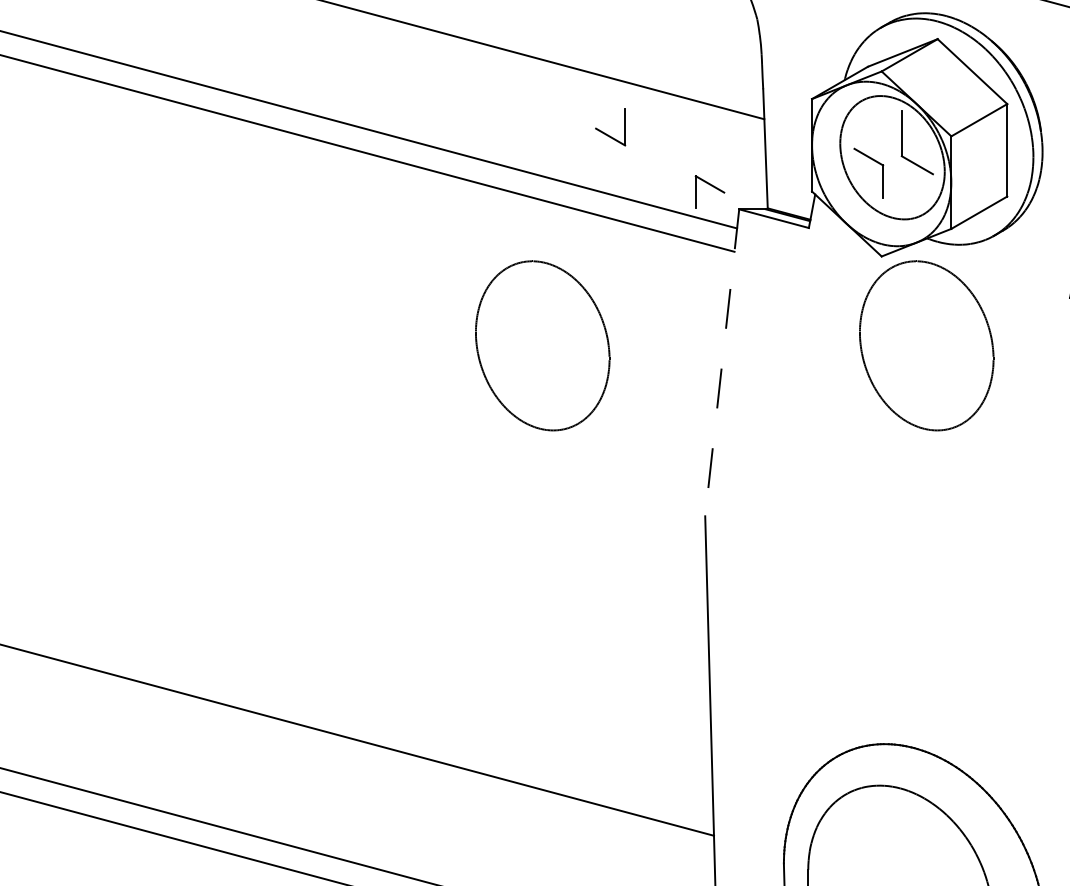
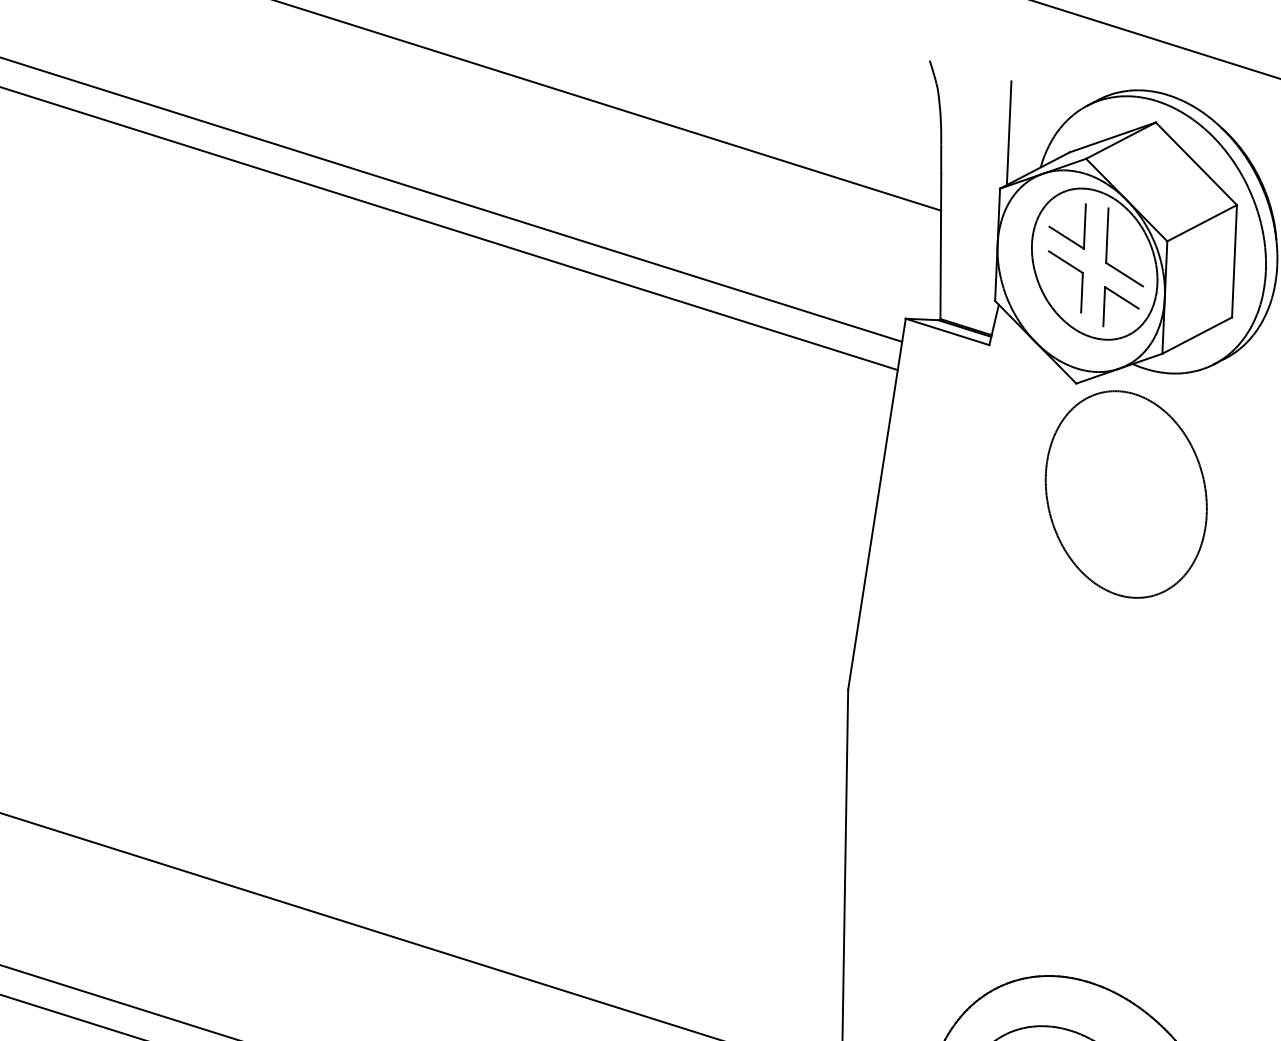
line: (817, 52) -> (1009, 132), added
part: (606, 133) -> (1061, 233), moved
part: (709, 191) -> (1120, 306), moved
part: (542, 345) -> (659, 473), removed
line: (722, 363) -> (877, 505), dashed -> solid

